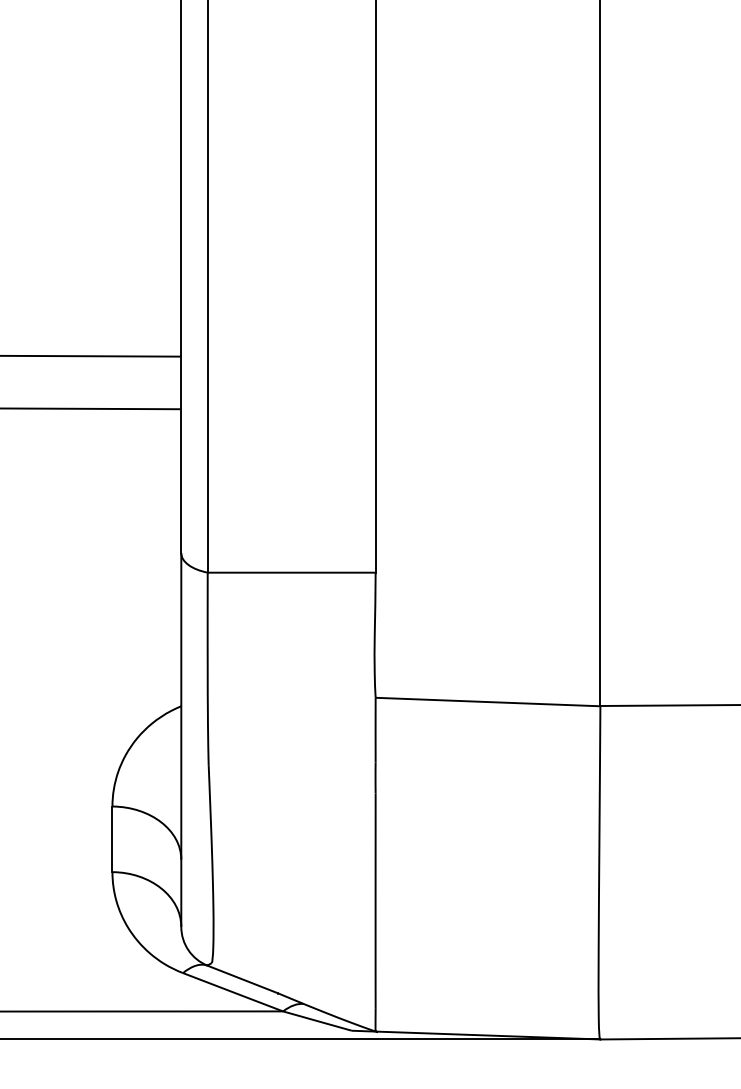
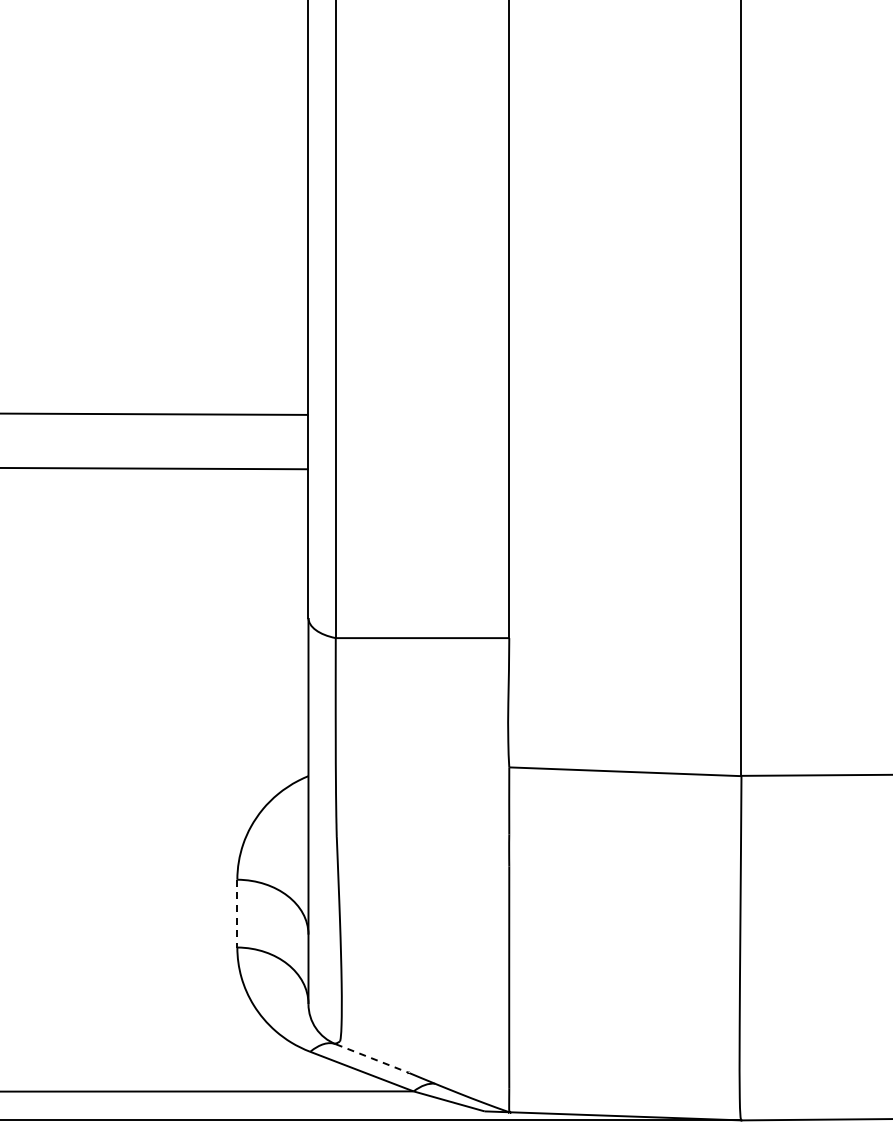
line: (112, 839) -> (237, 913), solid -> dashed
line: (243, 979) -> (372, 1058), solid -> dashed

